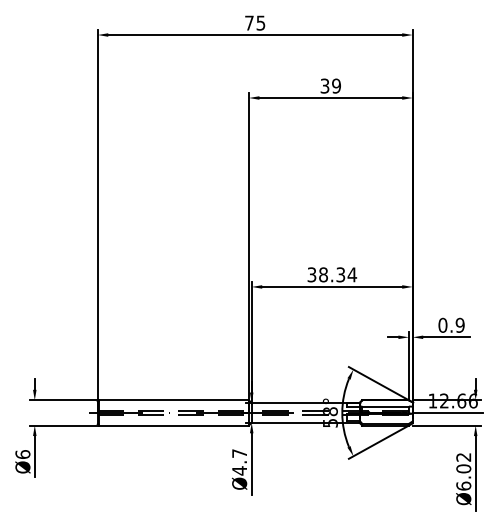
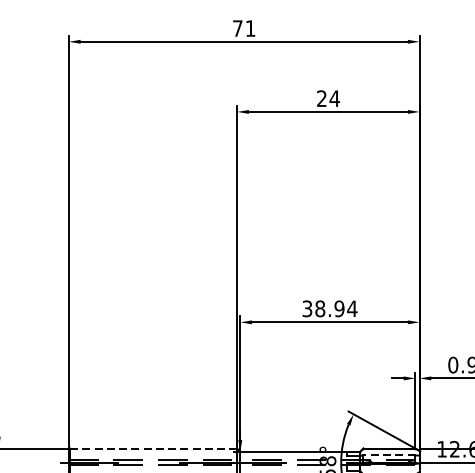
text: (260, 22) -> (250, 27), 75 -> 71
text: (330, 85) -> (328, 98), 39 -> 24
text: (340, 274) -> (339, 308), 38.34 -> 38.94
line: (173, 400) -> (153, 448), solid -> dashed
line: (385, 406) -> (389, 455), solid -> dashed

